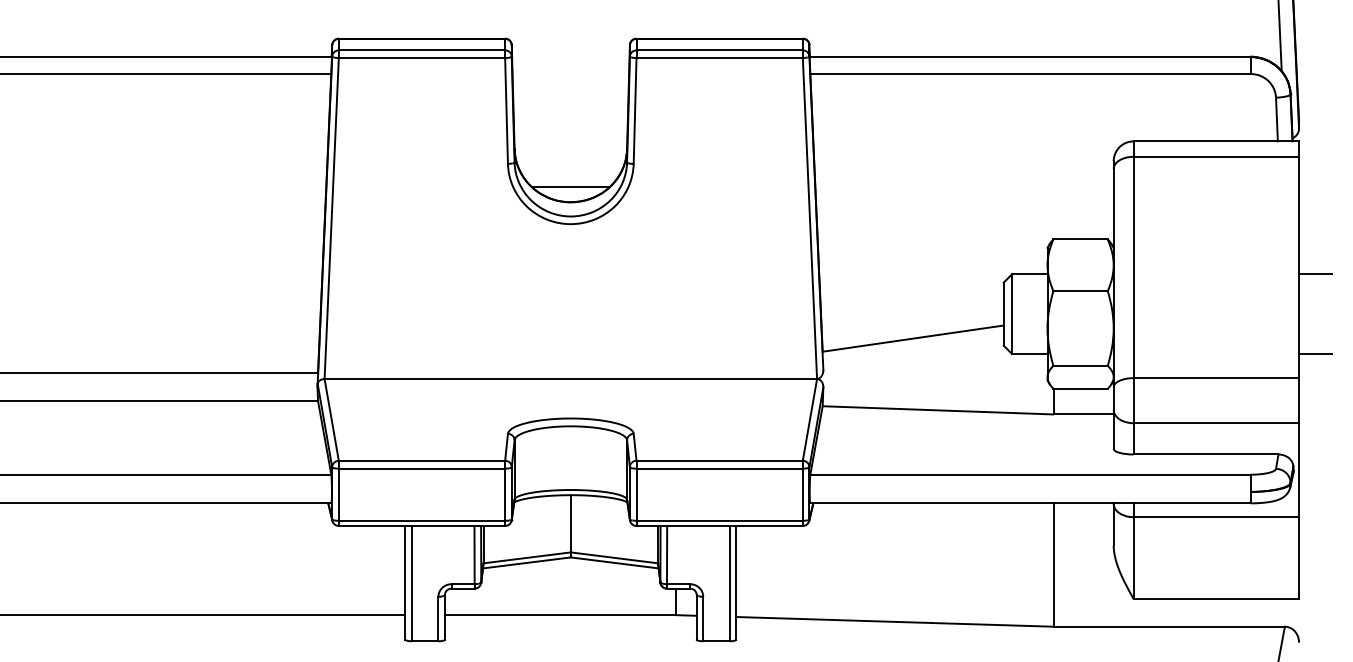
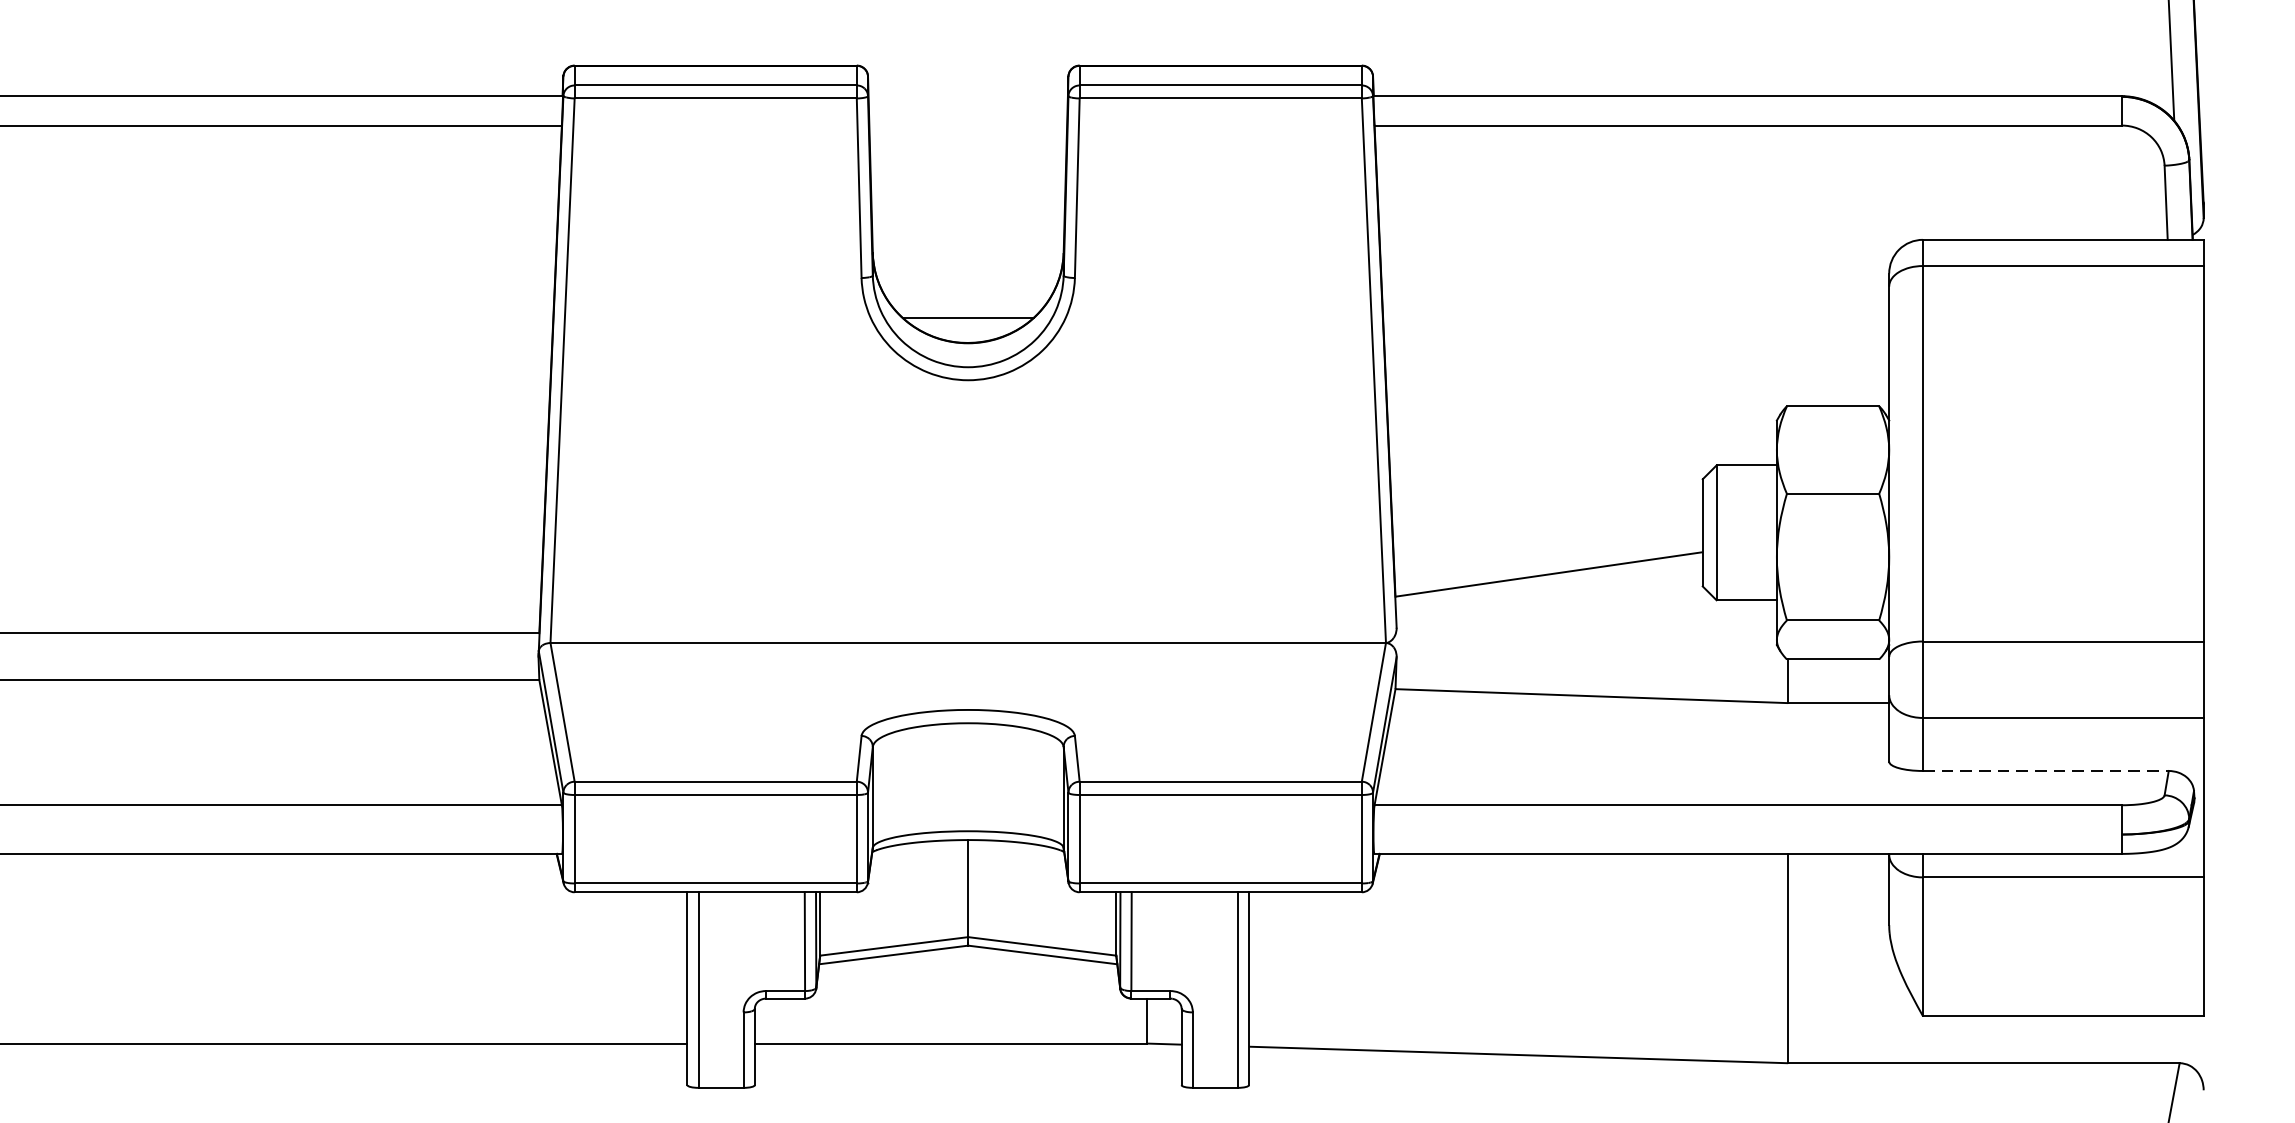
line: (1315, 274) -> (2231, 465), removed
line: (1315, 353) -> (2231, 599), removed
line: (1206, 454) -> (2046, 771), solid -> dashed

